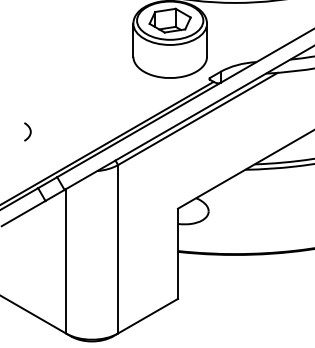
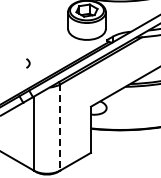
curve: (28, 131) -> (28, 63), moved
line: (118, 249) -> (60, 127), solid -> dashed

